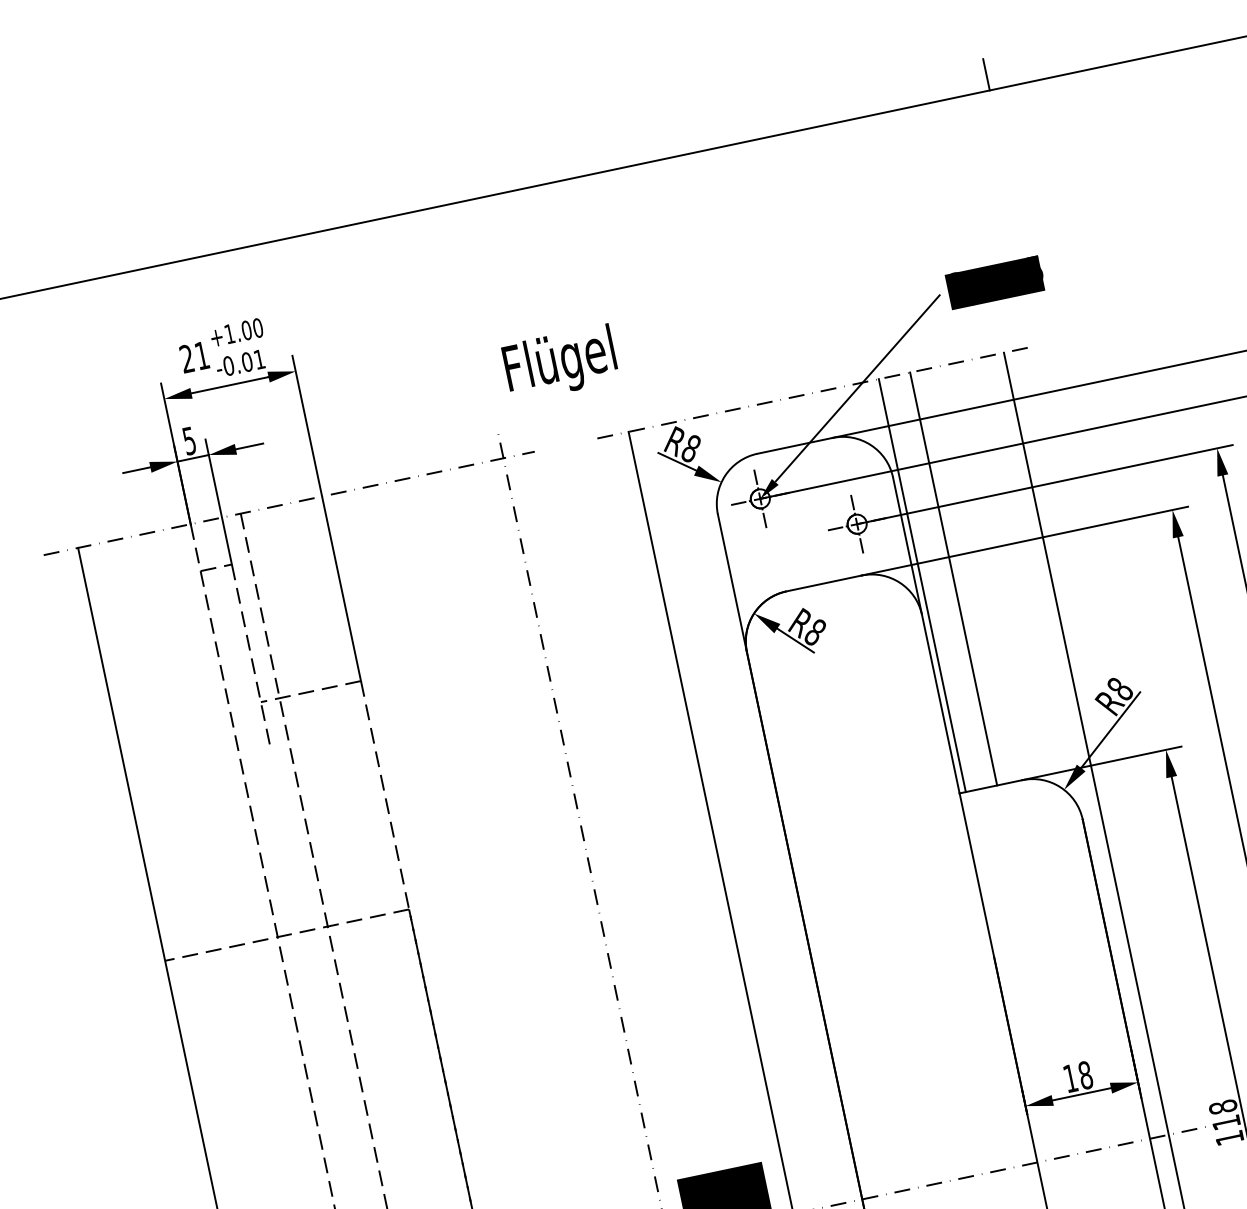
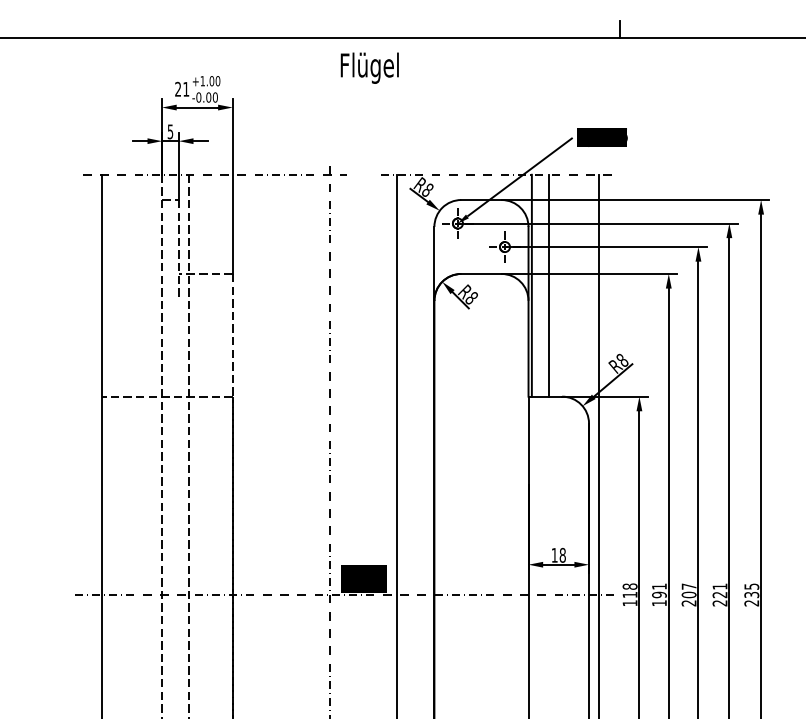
text: (257, 359) -> (214, 97), -0.01 -> -0.00
text: (559, 362) -> (369, 67), moved

